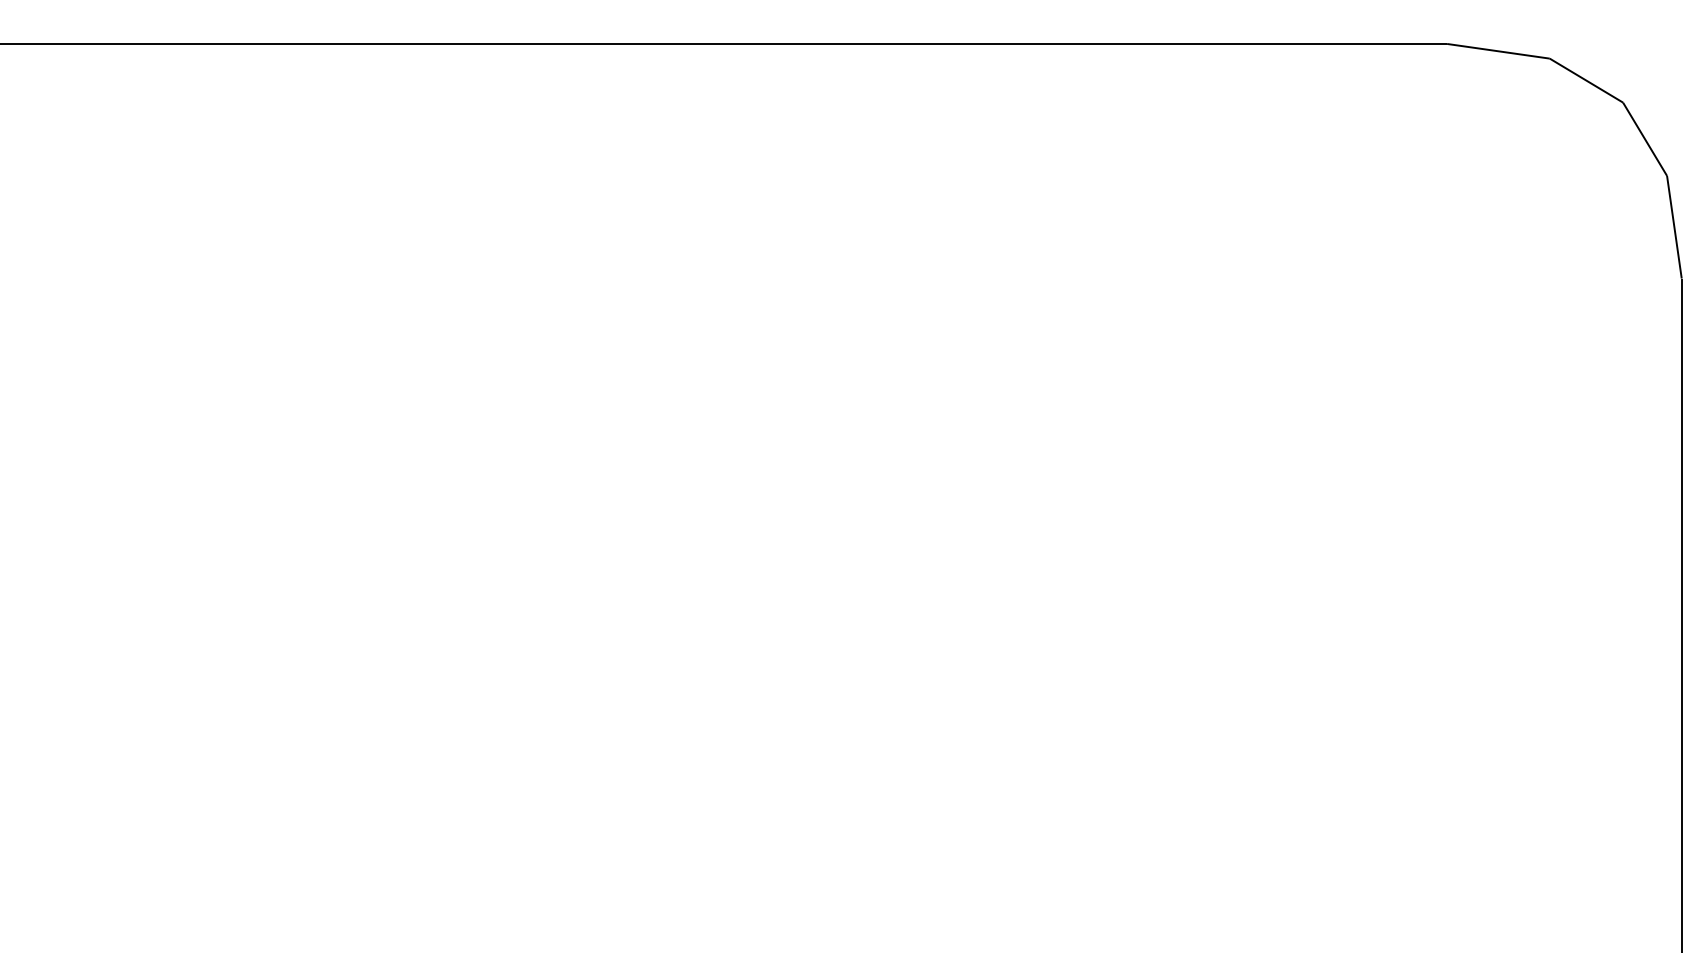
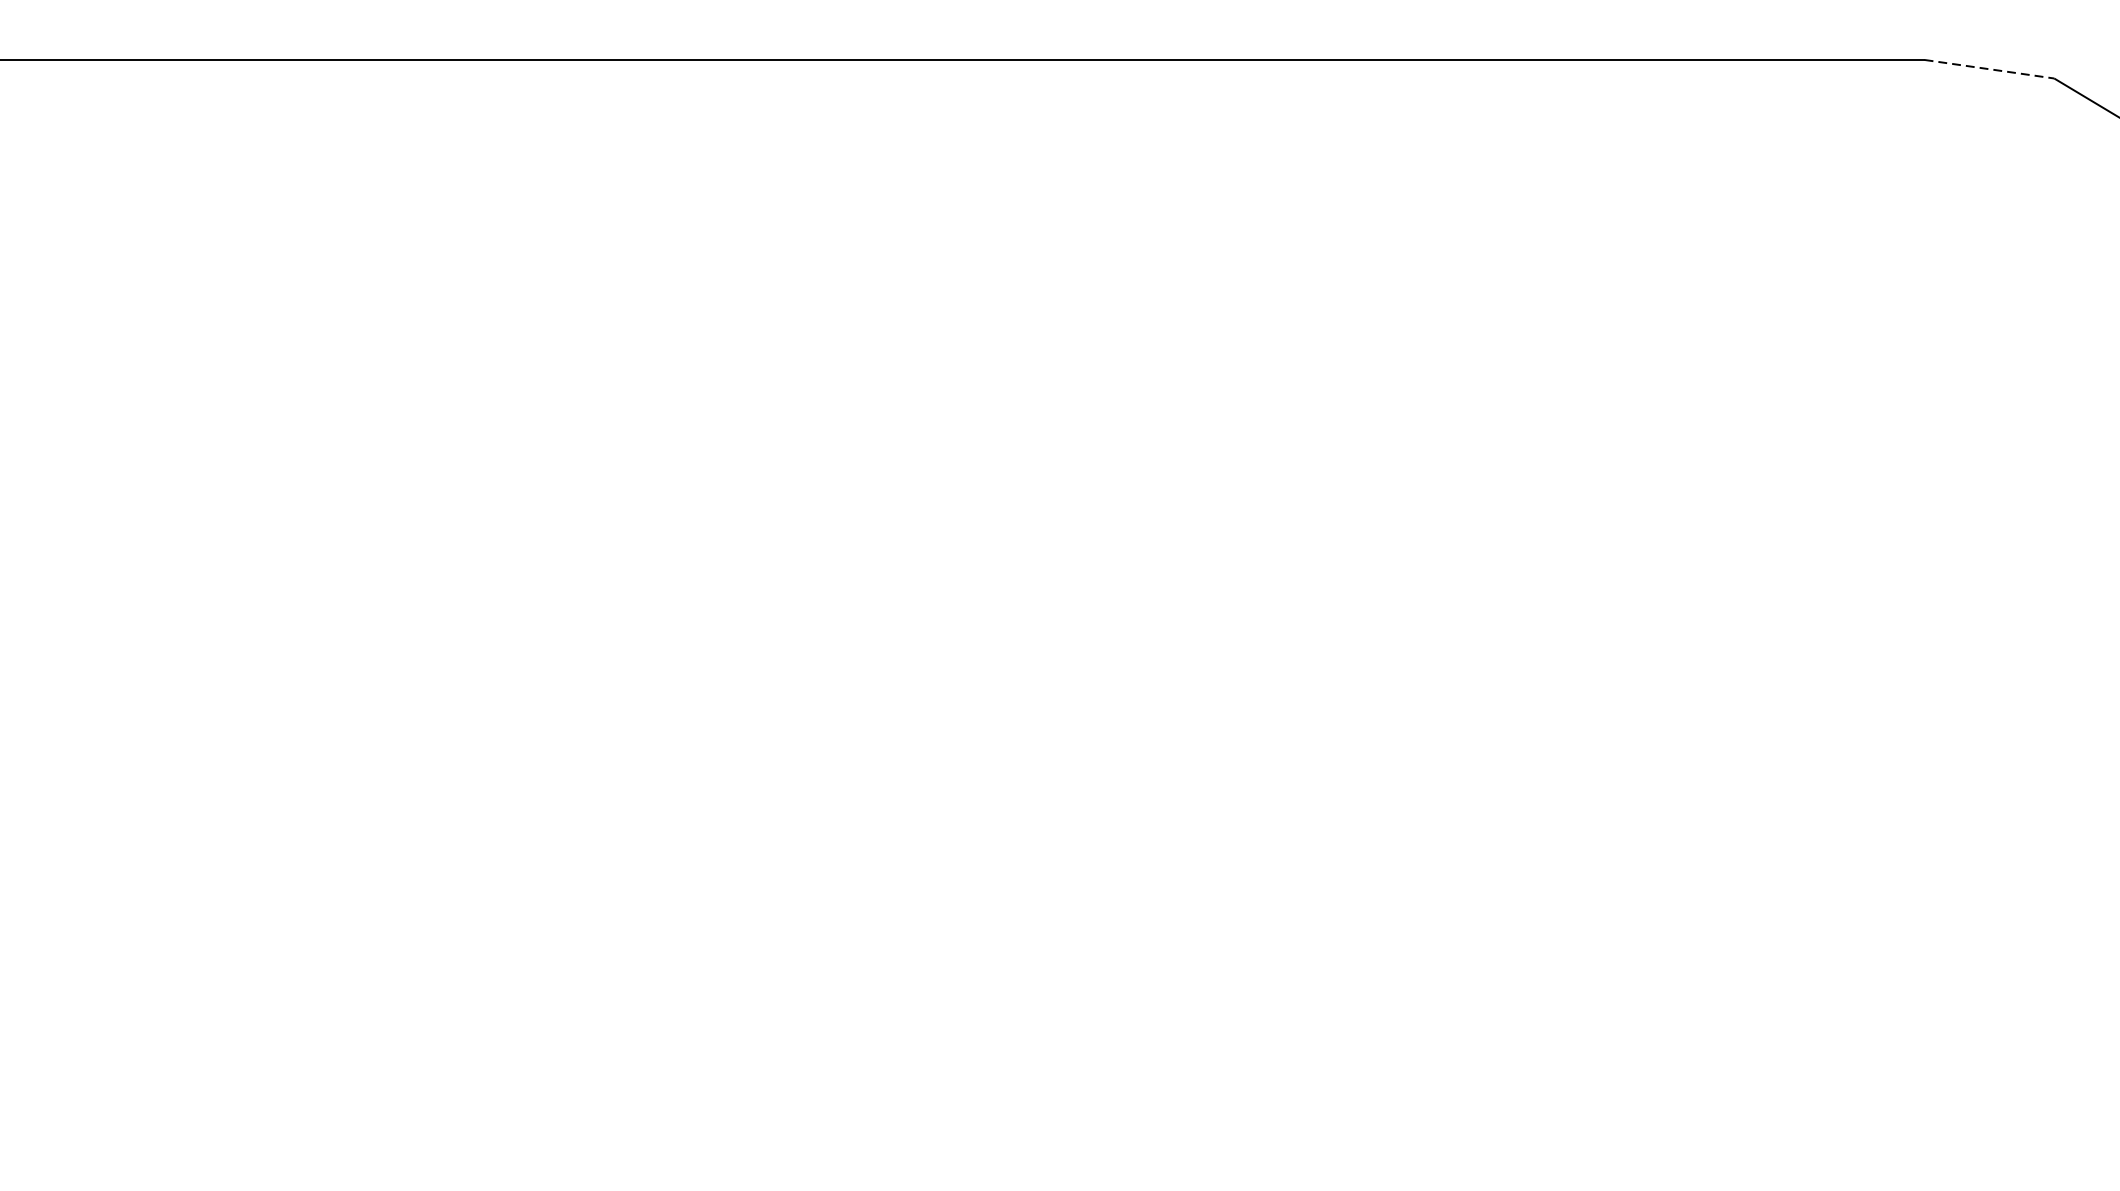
line: (1498, 51) -> (1989, 69), solid -> dashed

